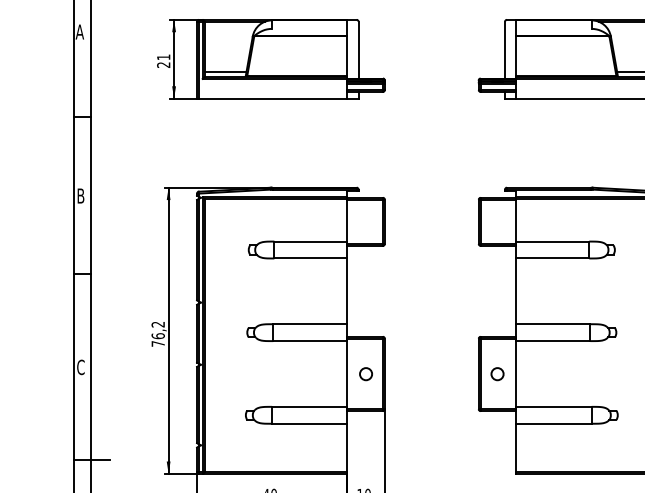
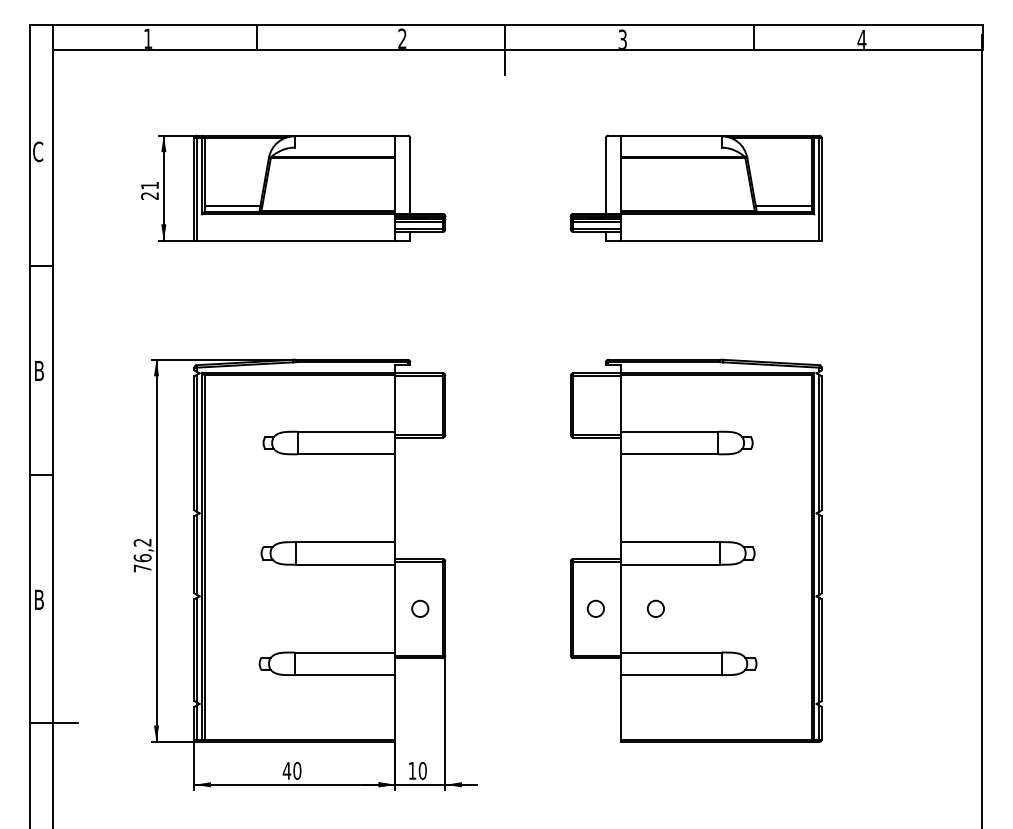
text: (79, 31) -> (37, 151), A -> C
text: (81, 367) -> (39, 599), C -> B
circle: (542, 373) -> (655, 608), added

